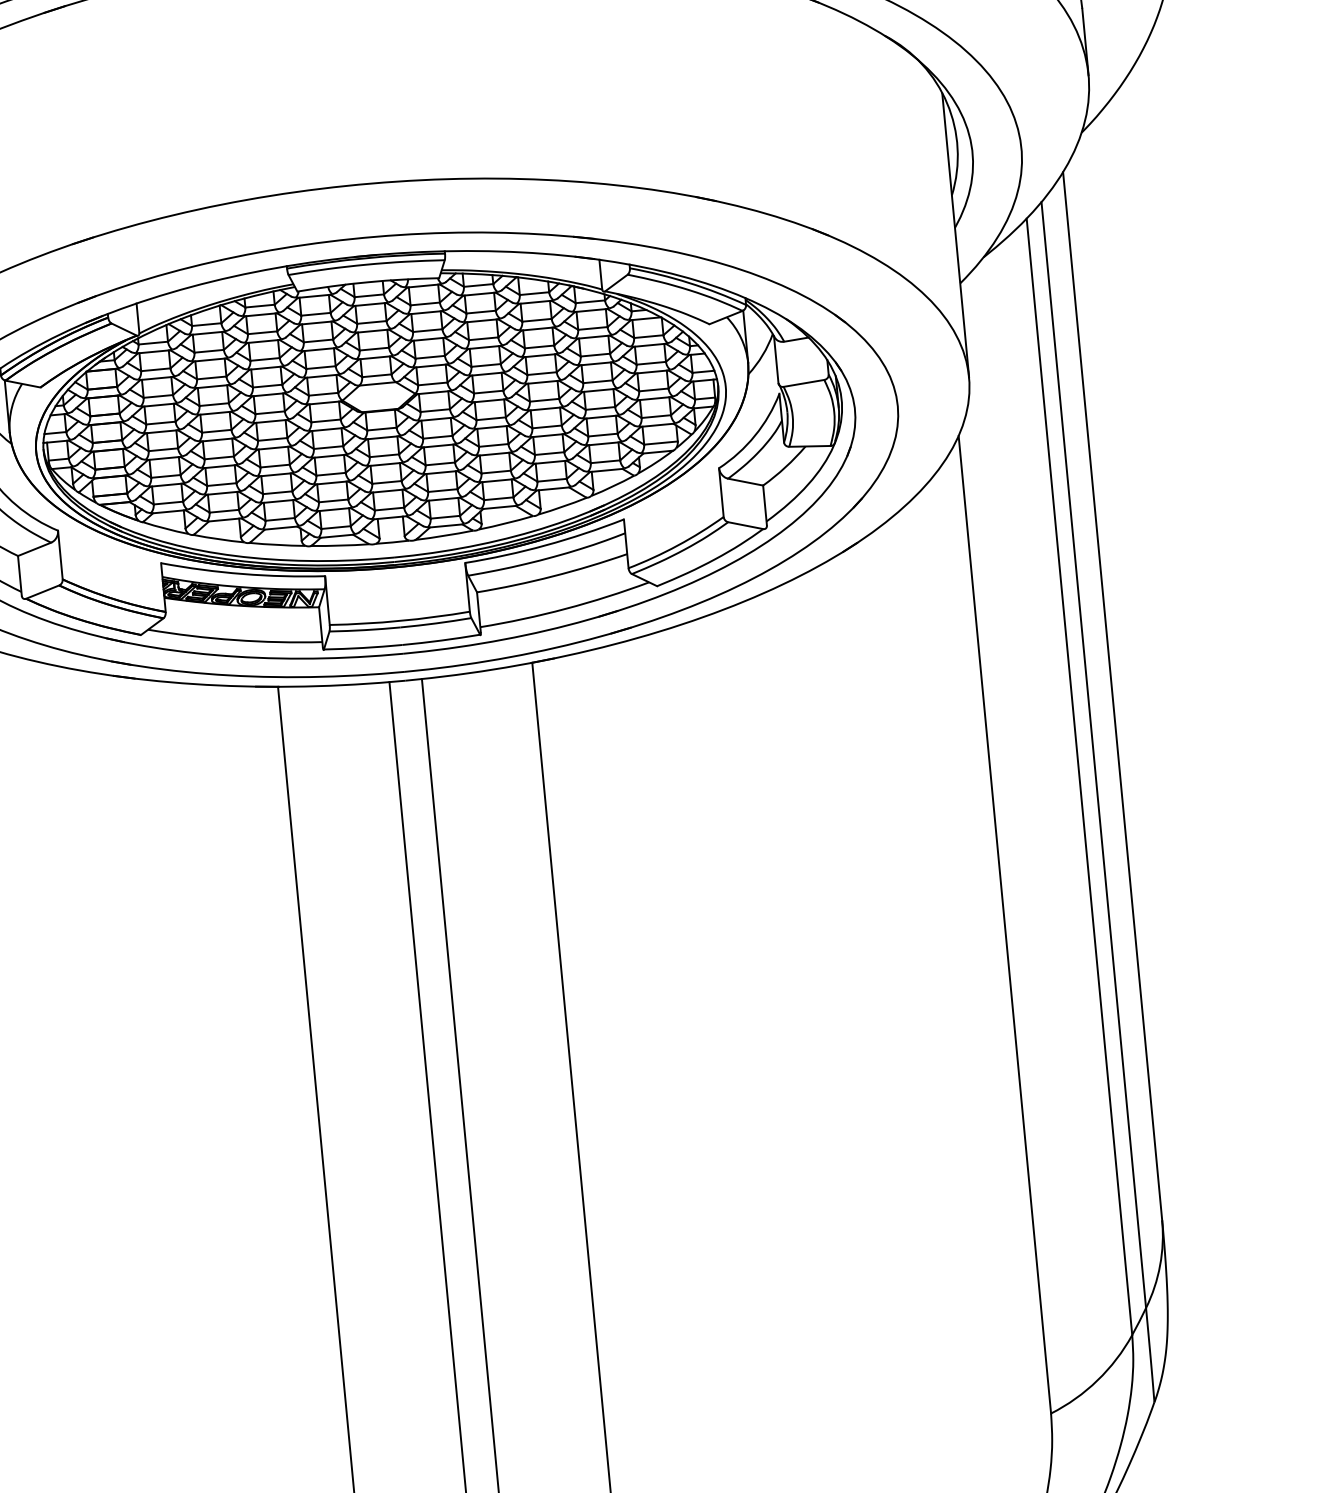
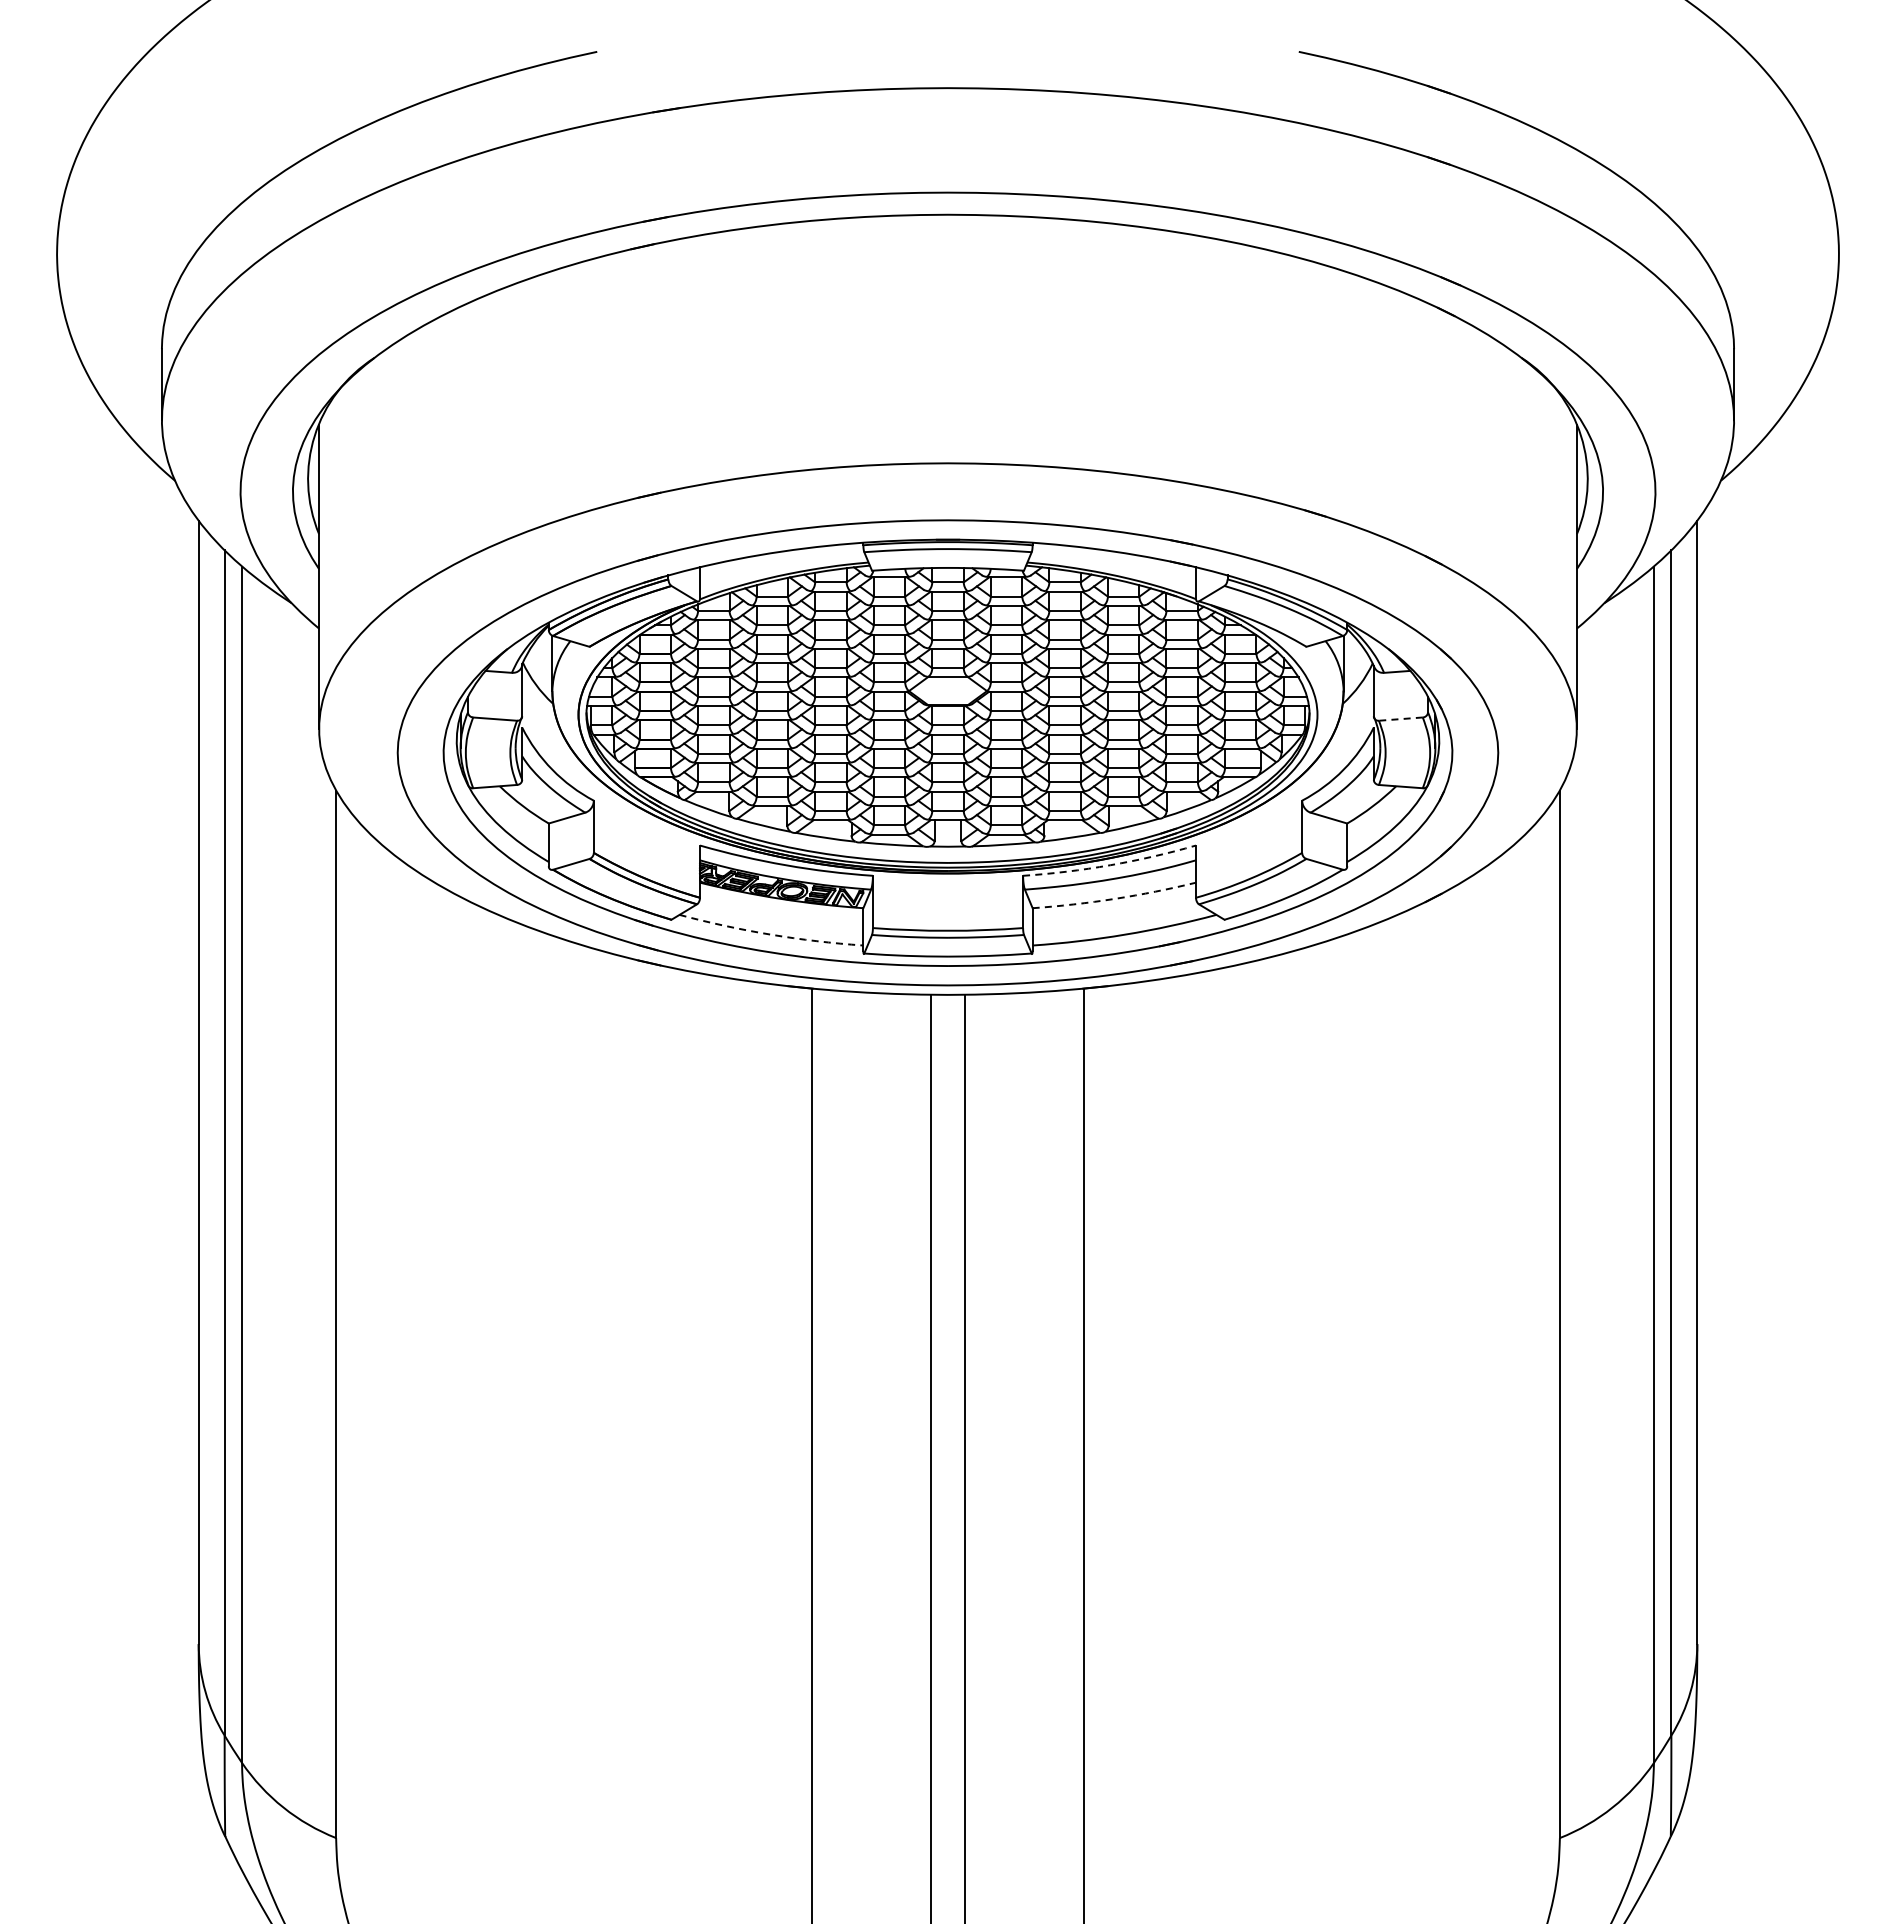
line: (803, 383) -> (1400, 719), solid -> dashed
arc: (545, 545) -> (1110, 865), solid -> dashed
arc: (552, 576) -> (1114, 898), solid -> dashed
arc: (234, 640) -> (770, 934), solid -> dashed

